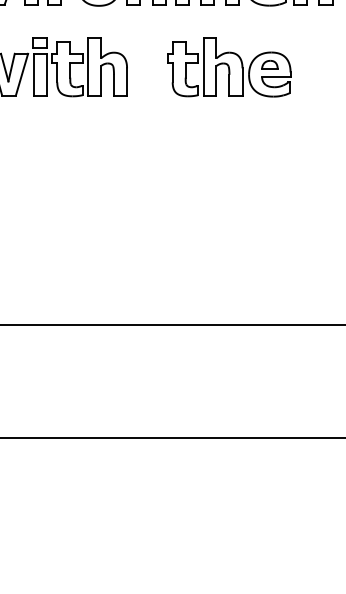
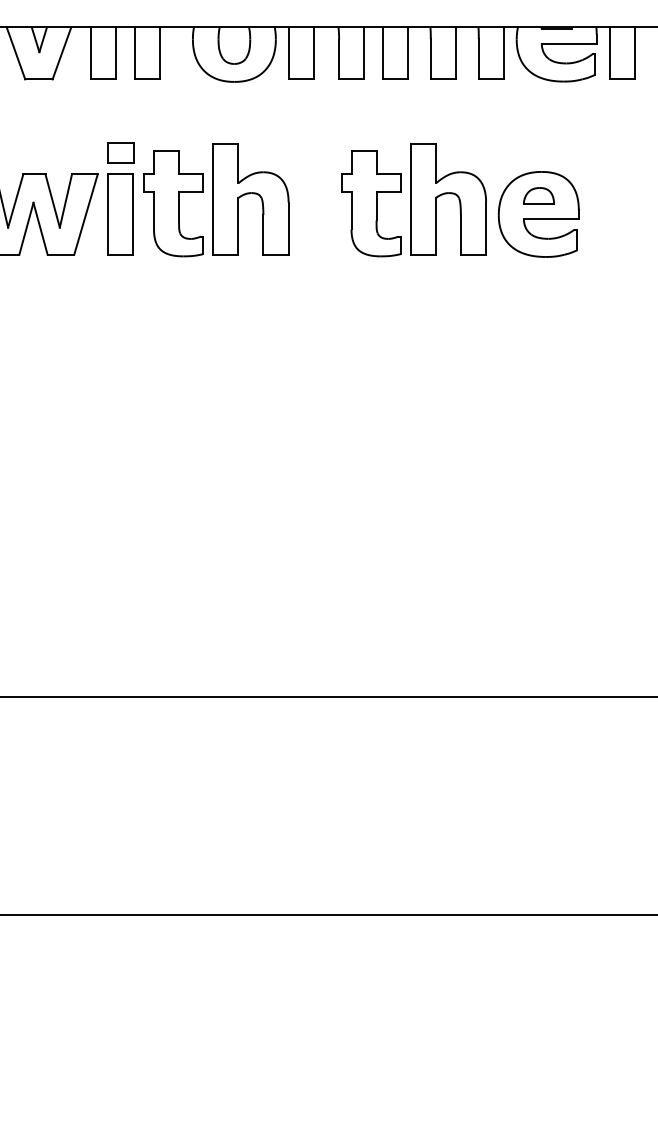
part: (229, 67) -> (461, 200), moved

